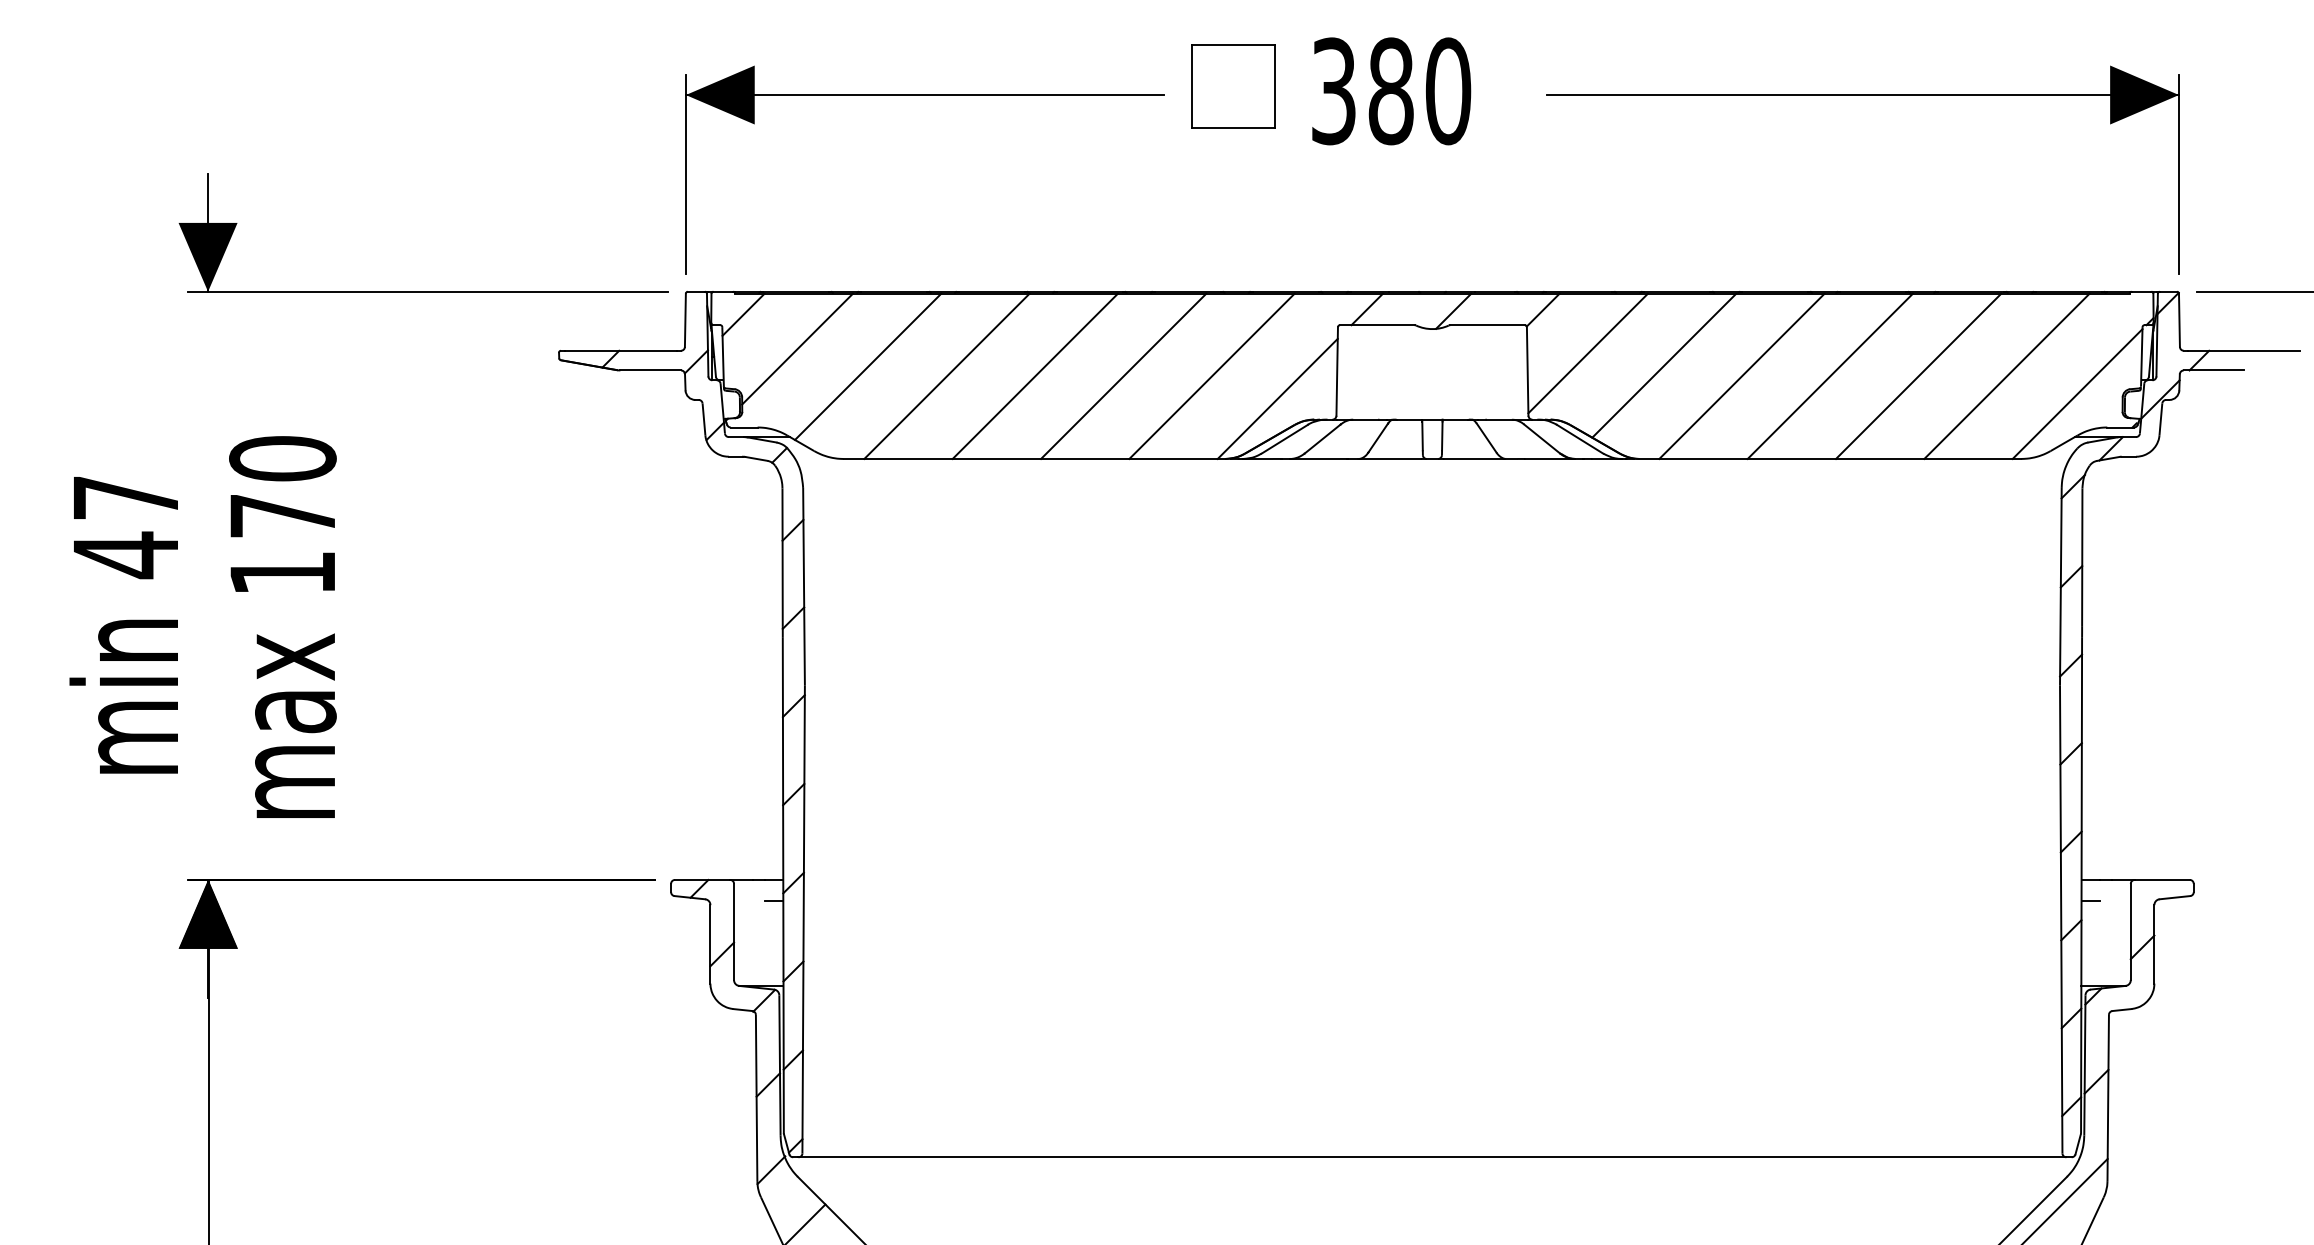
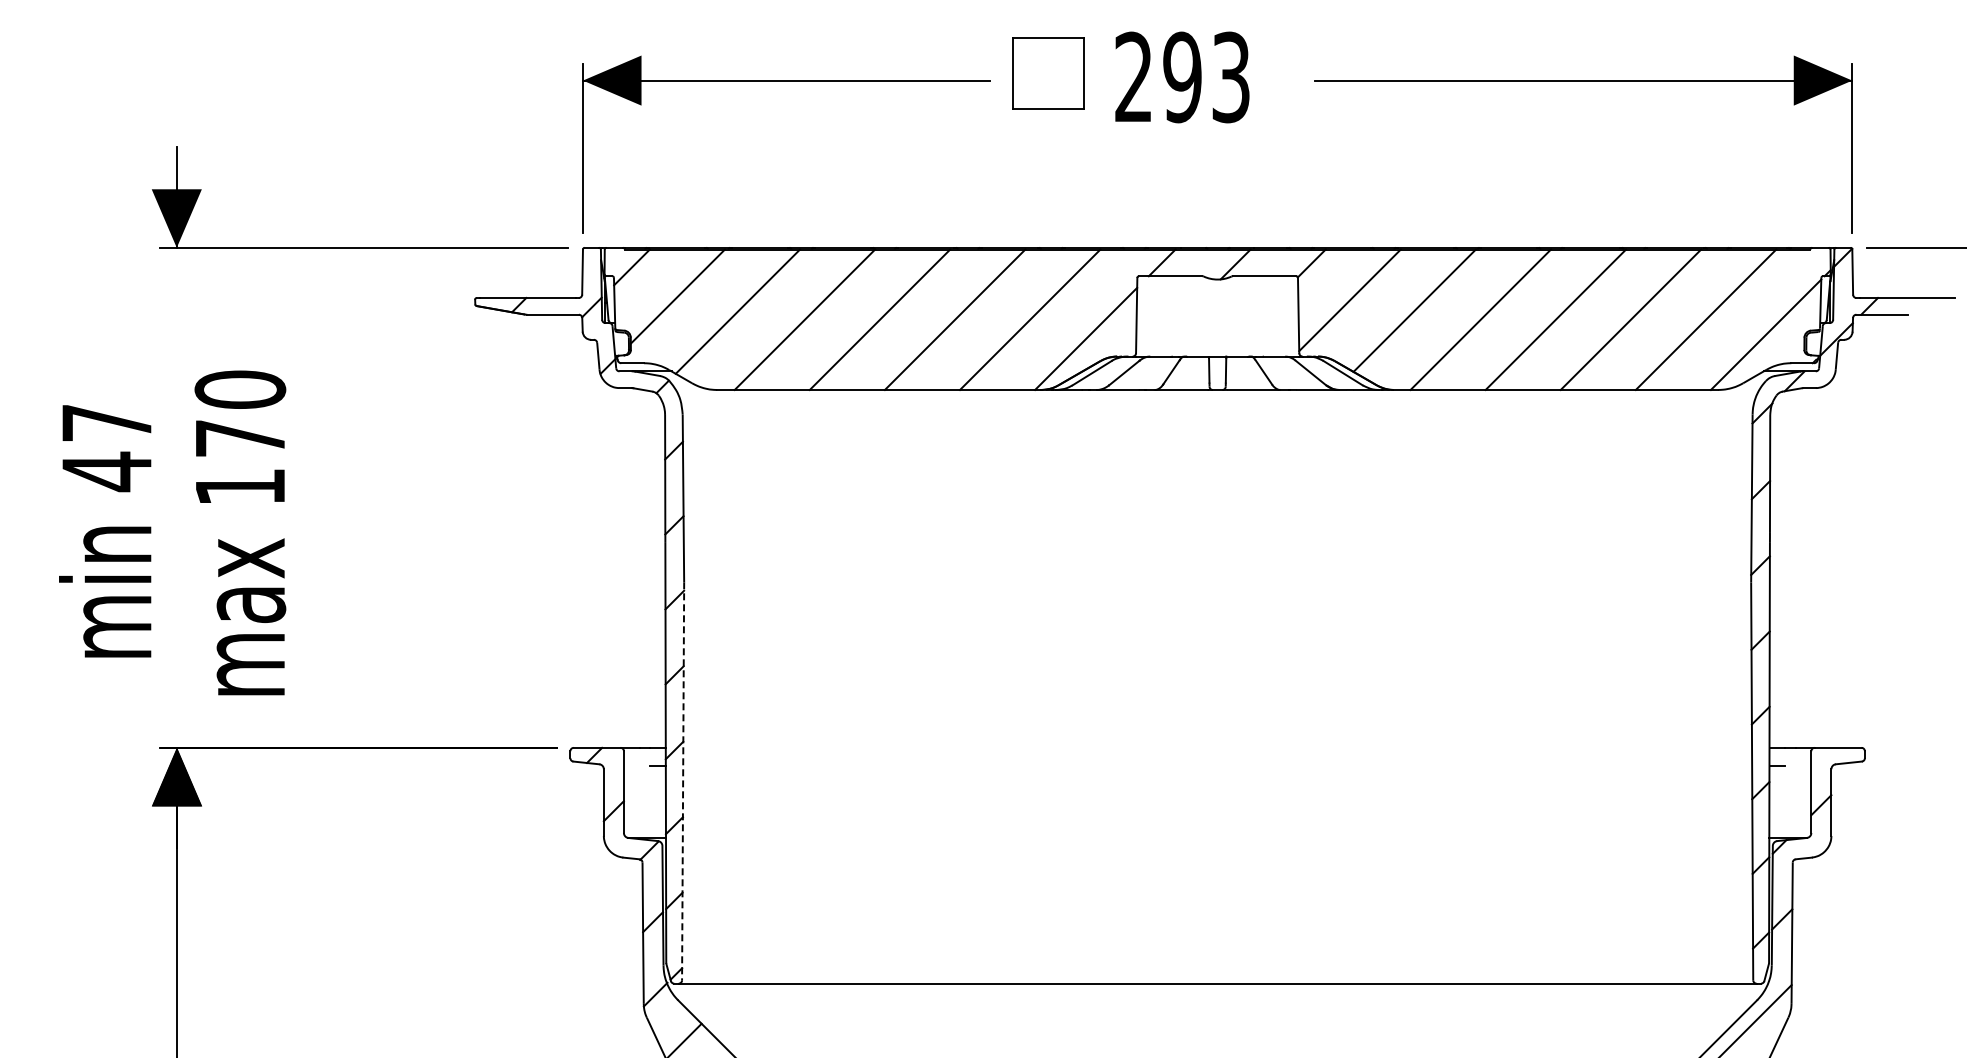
text: (1391, 91) -> (1182, 77), 380 -> 293
line: (804, 918) -> (683, 780), solid -> dashed

